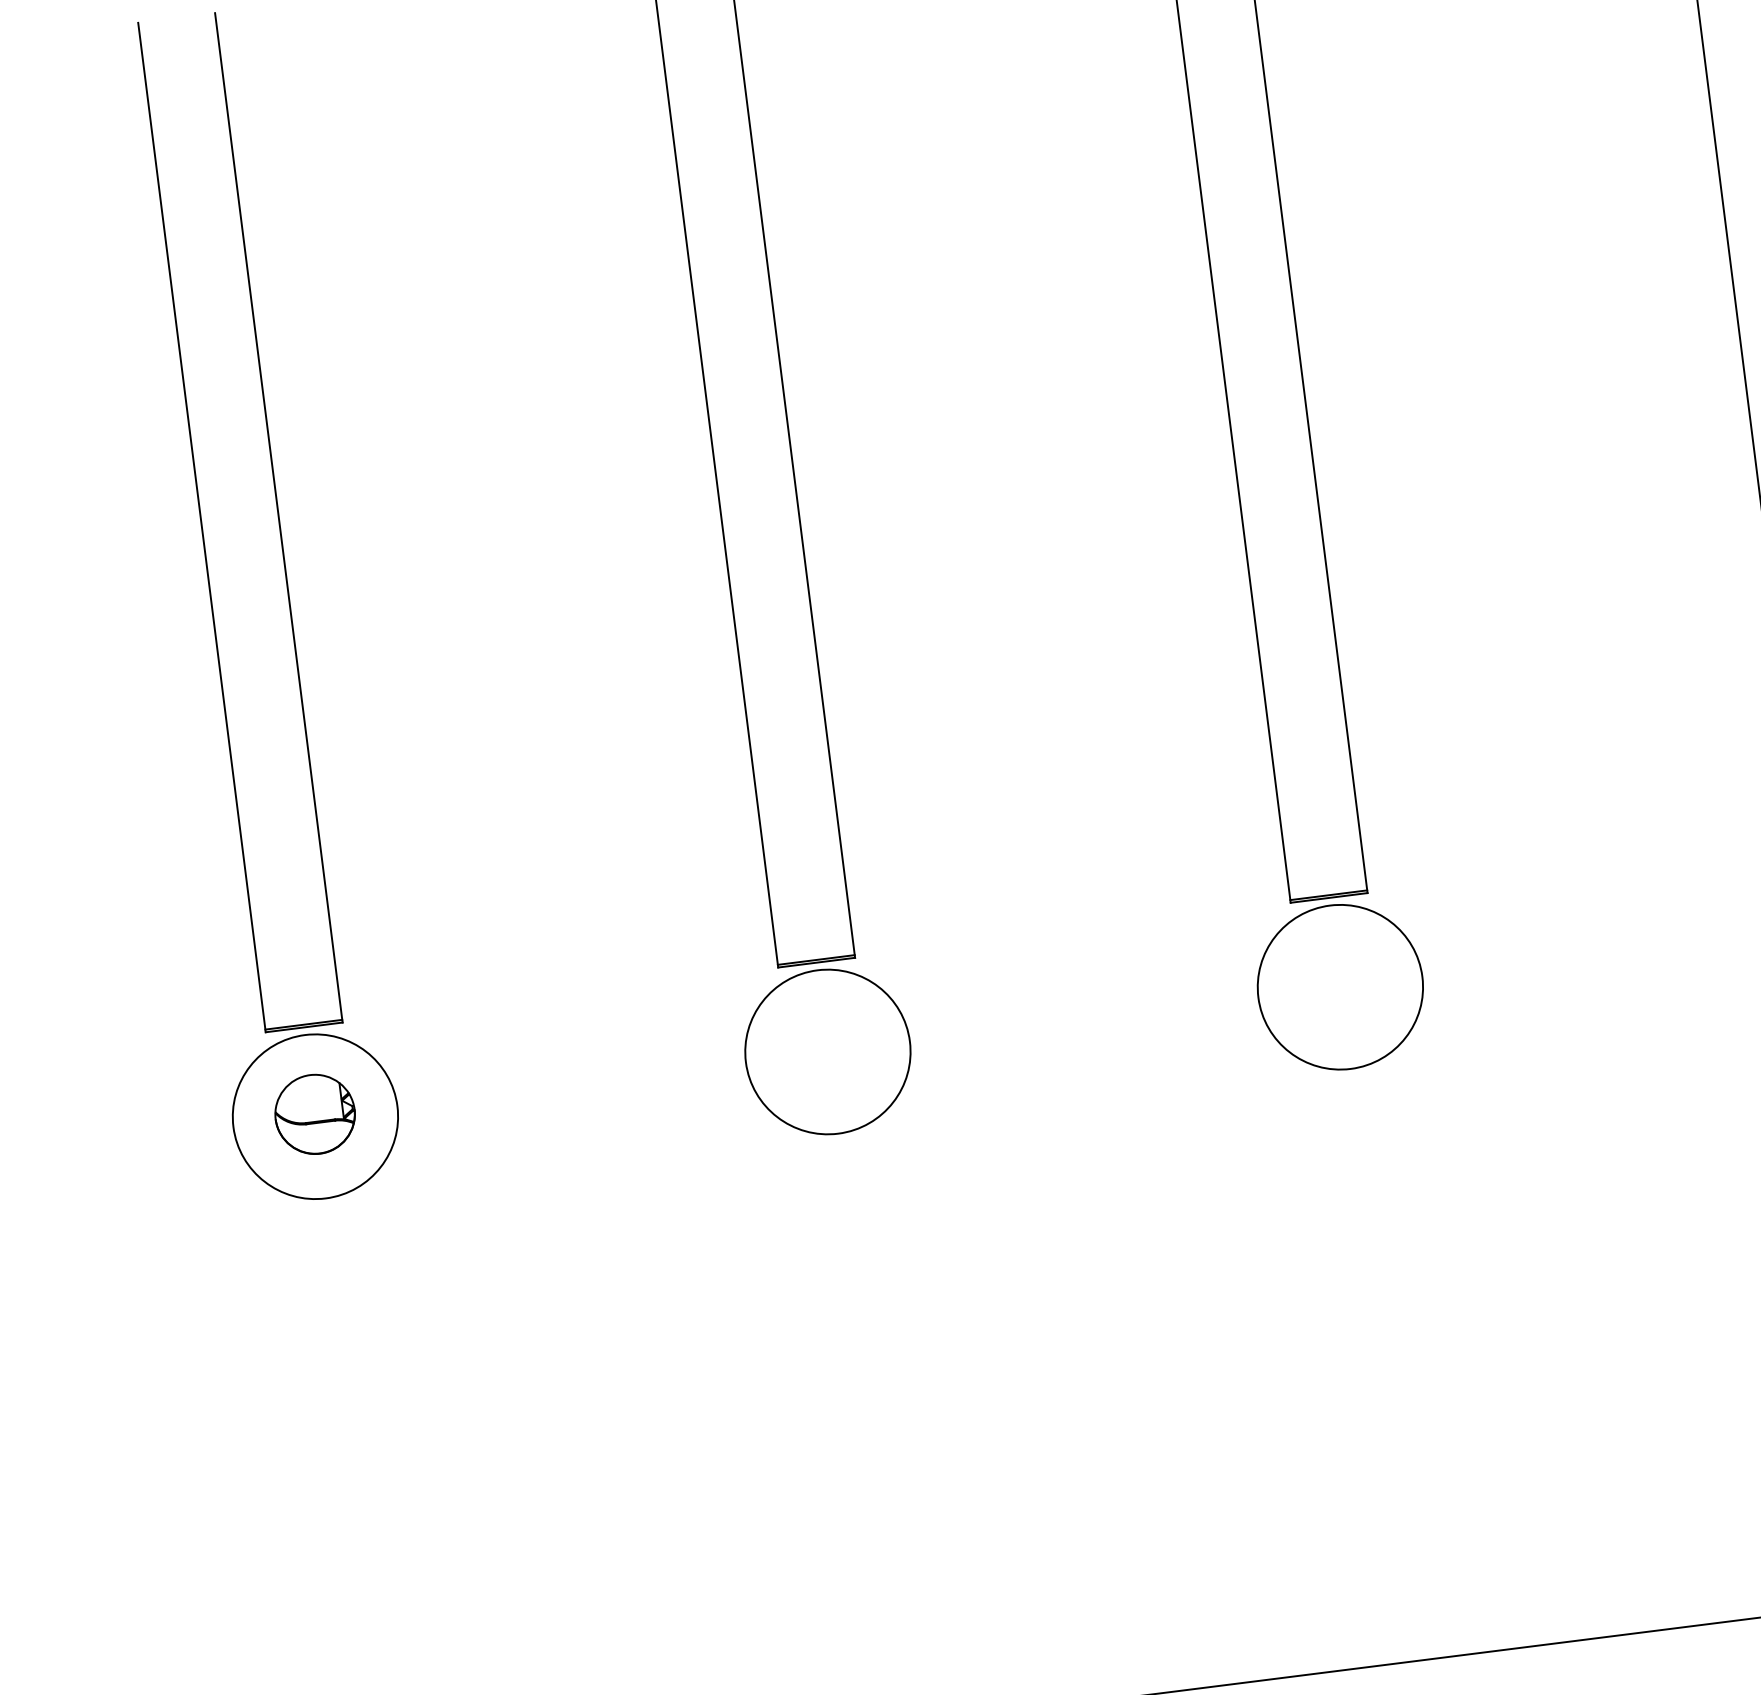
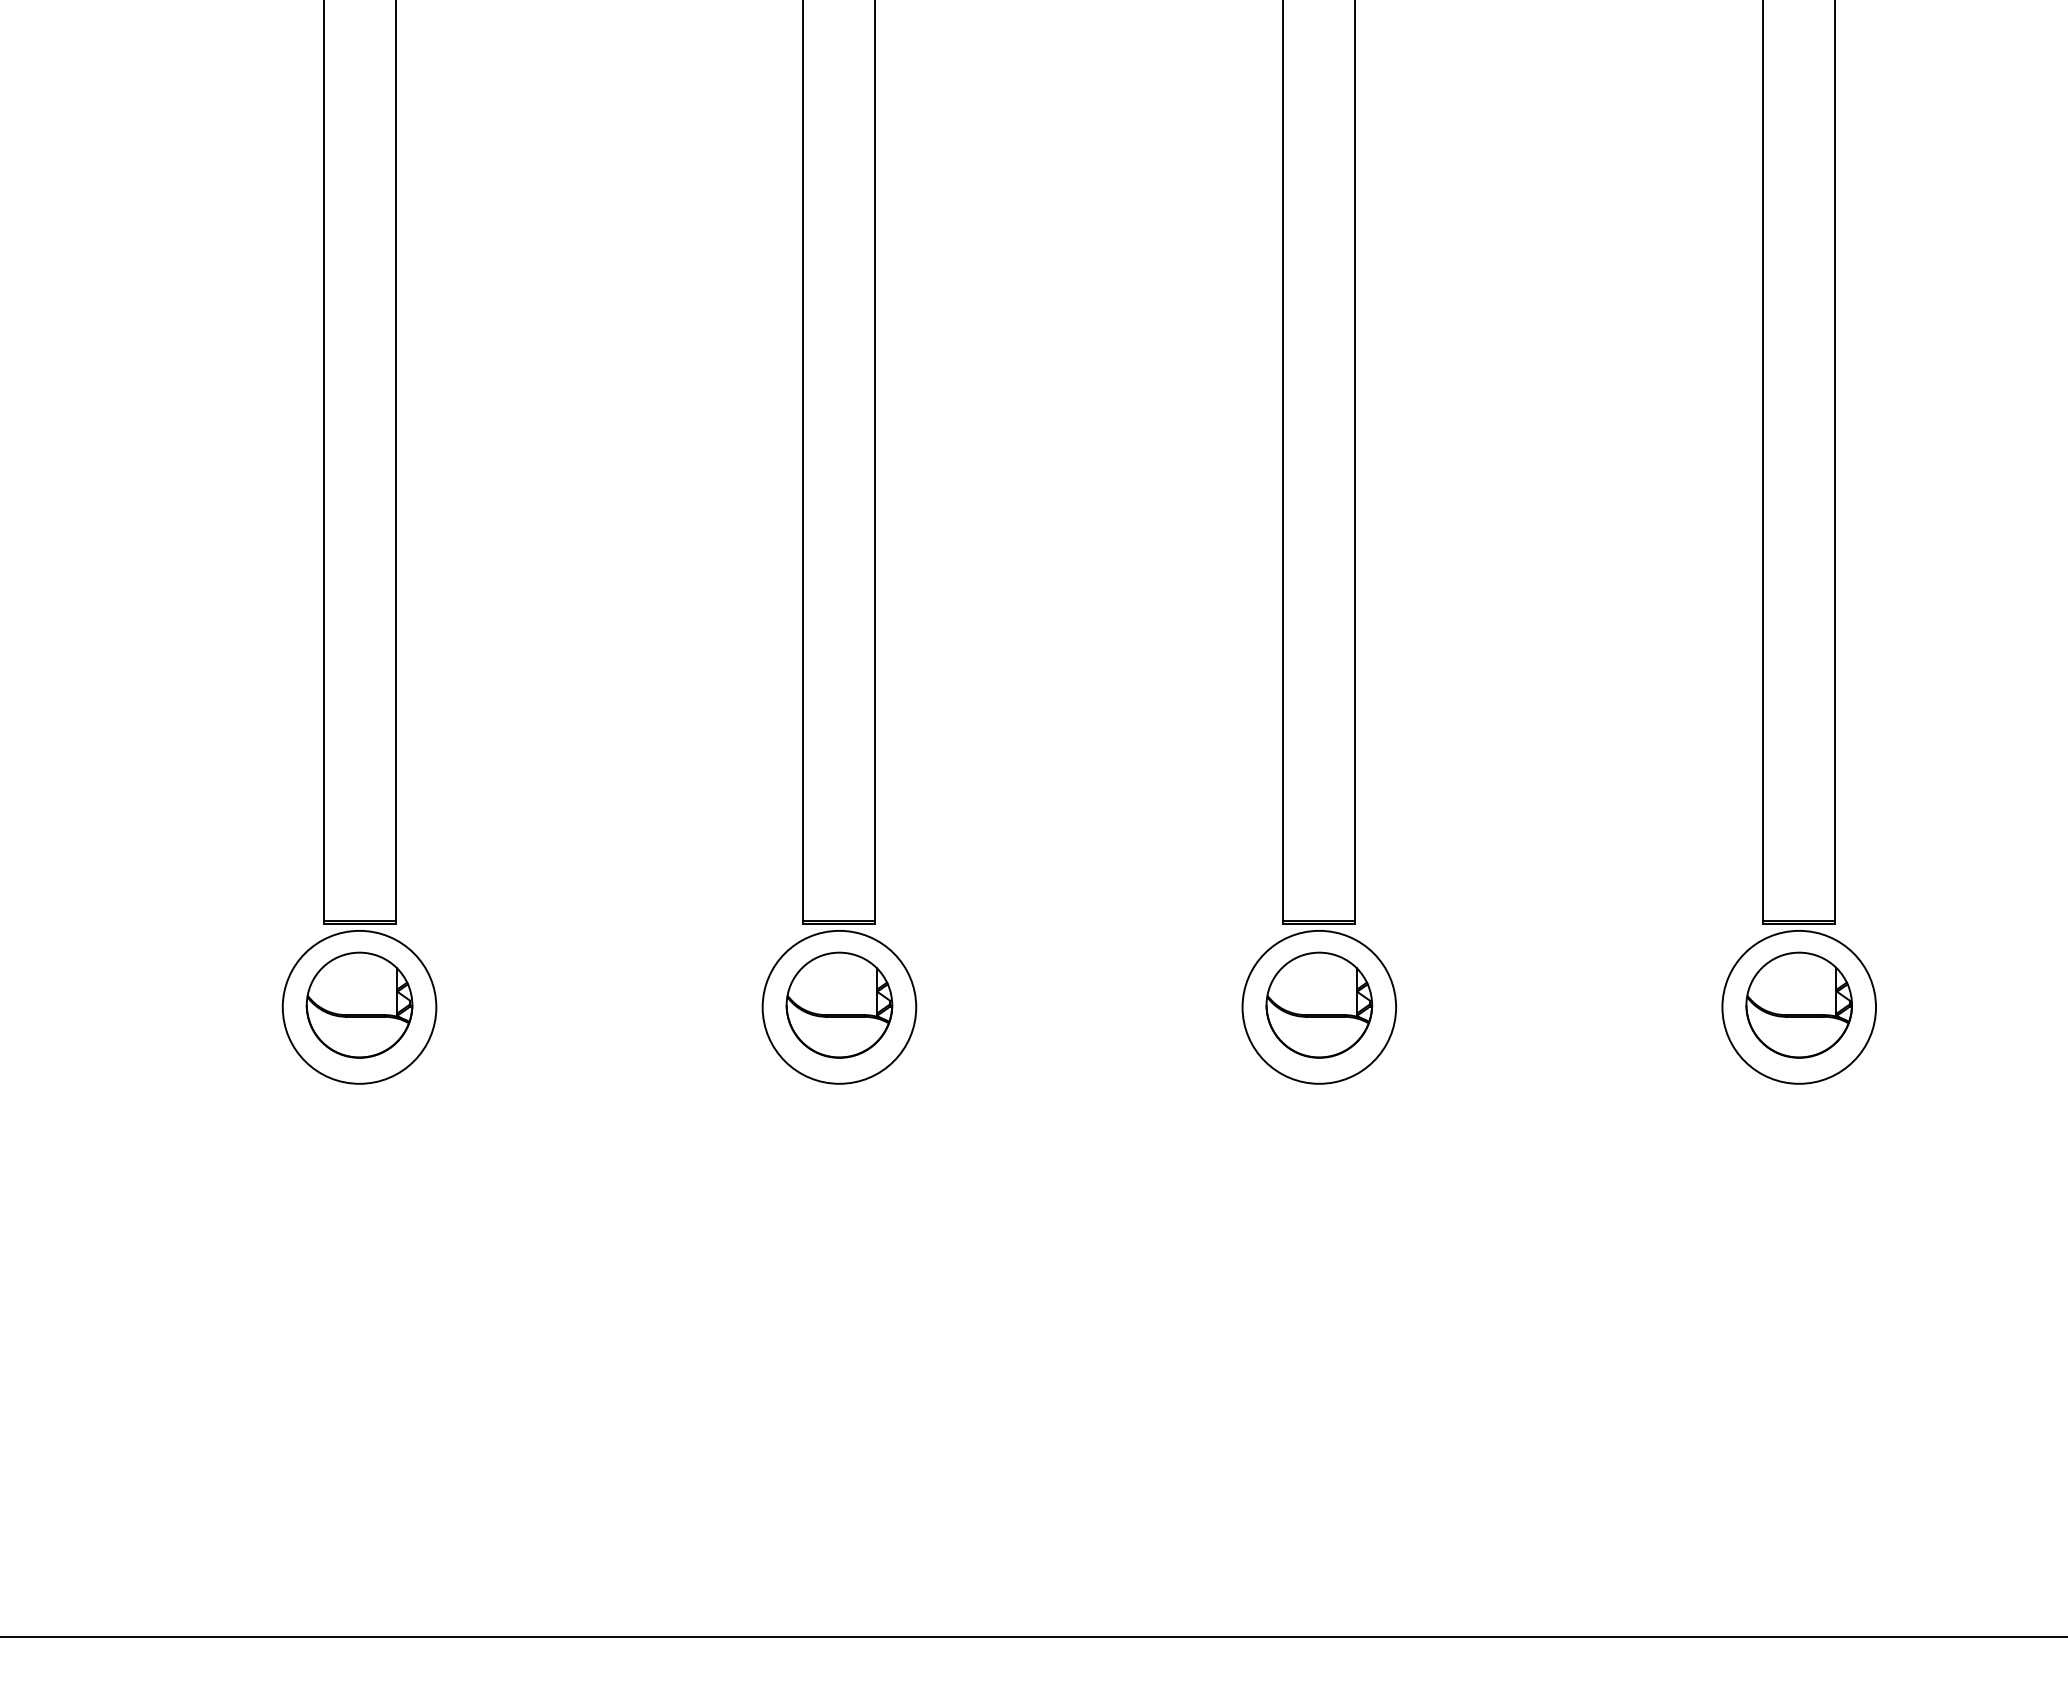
part: (1340, 984) -> (1319, 1004), added
part: (827, 1048) -> (839, 1004), added
part: (315, 1113) -> (359, 1004), size x1.43

